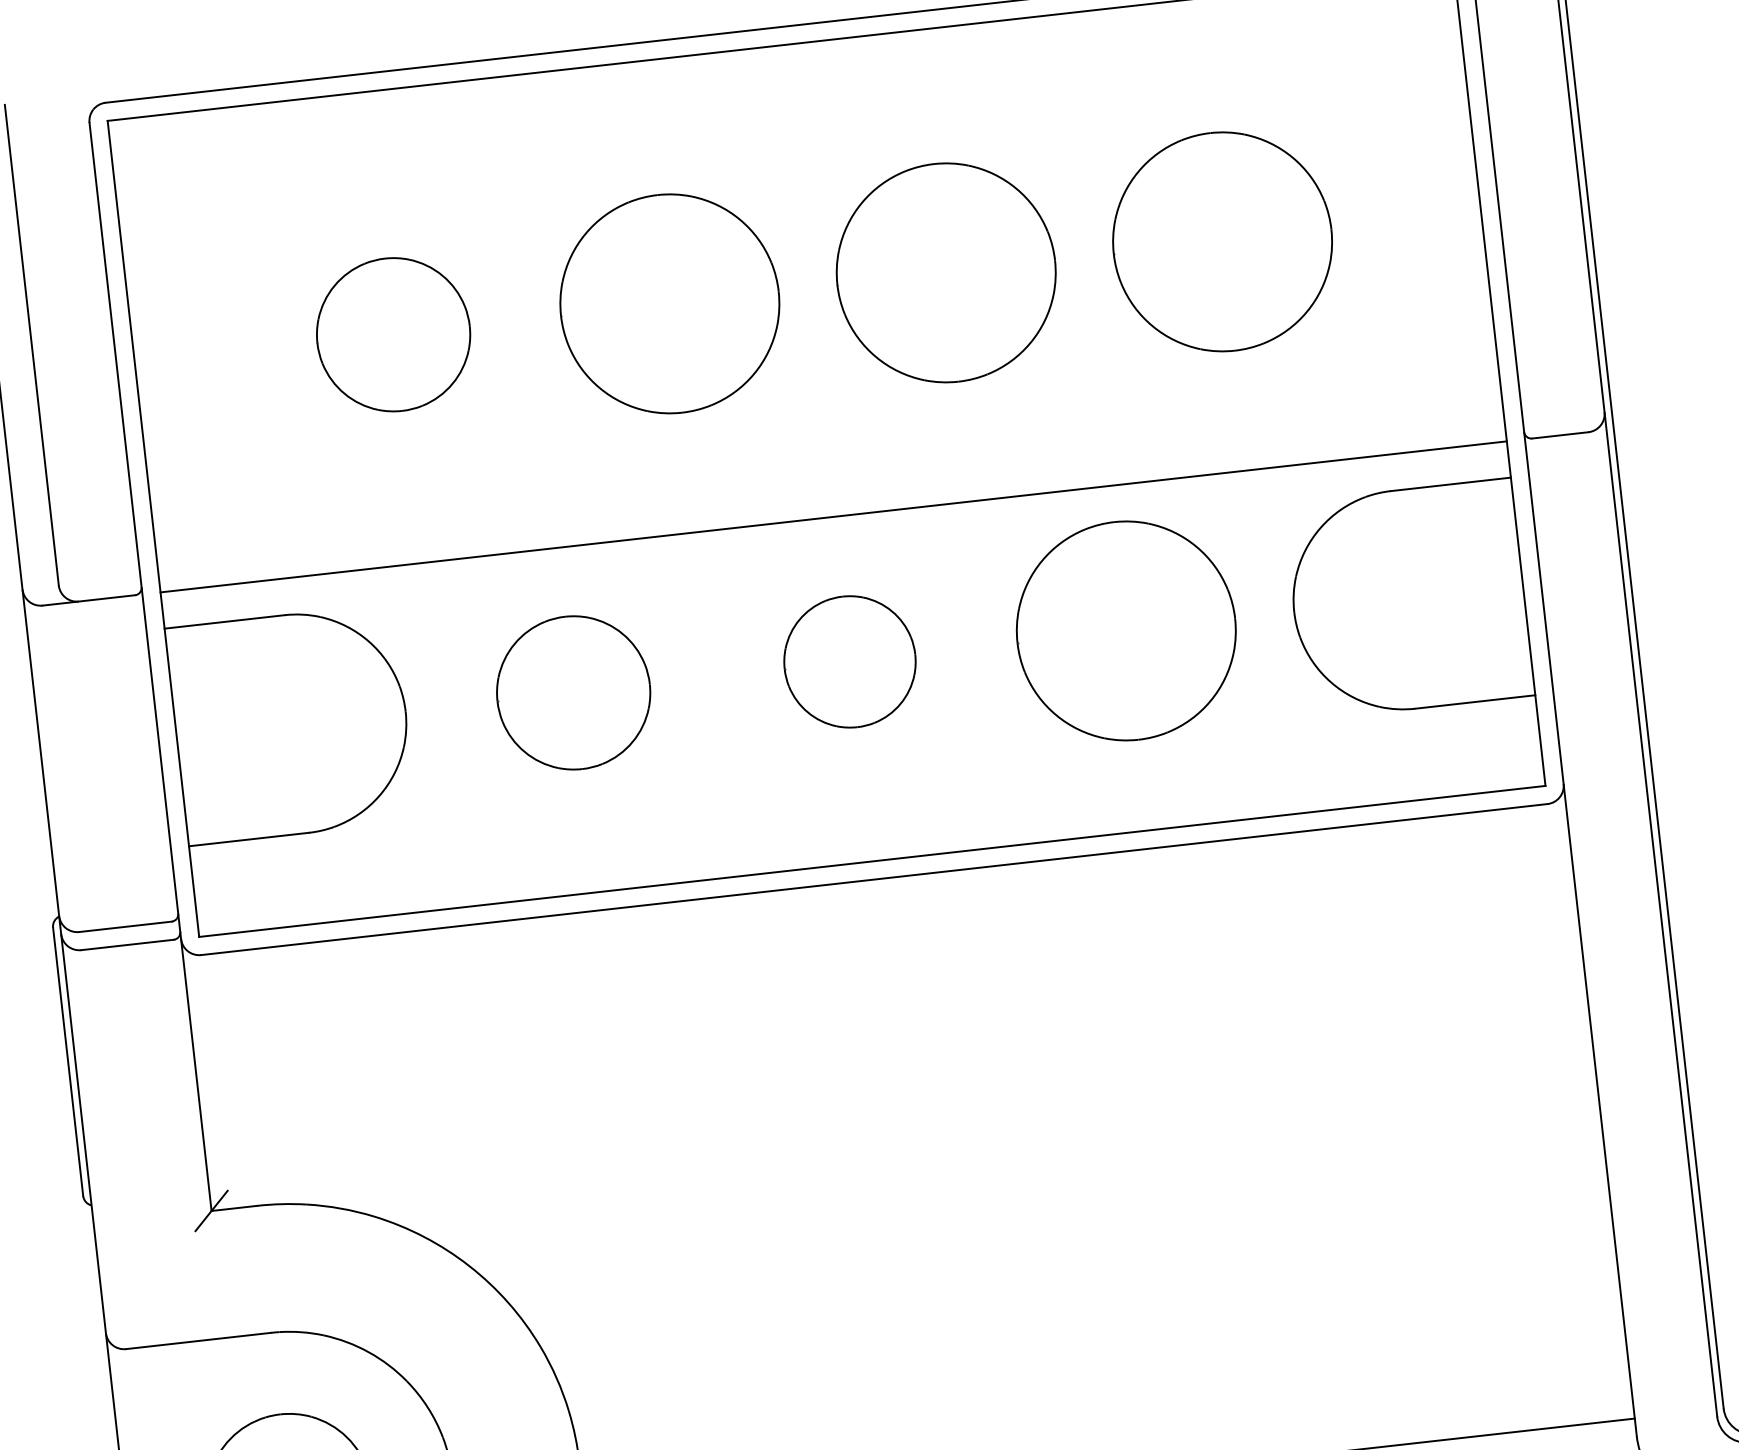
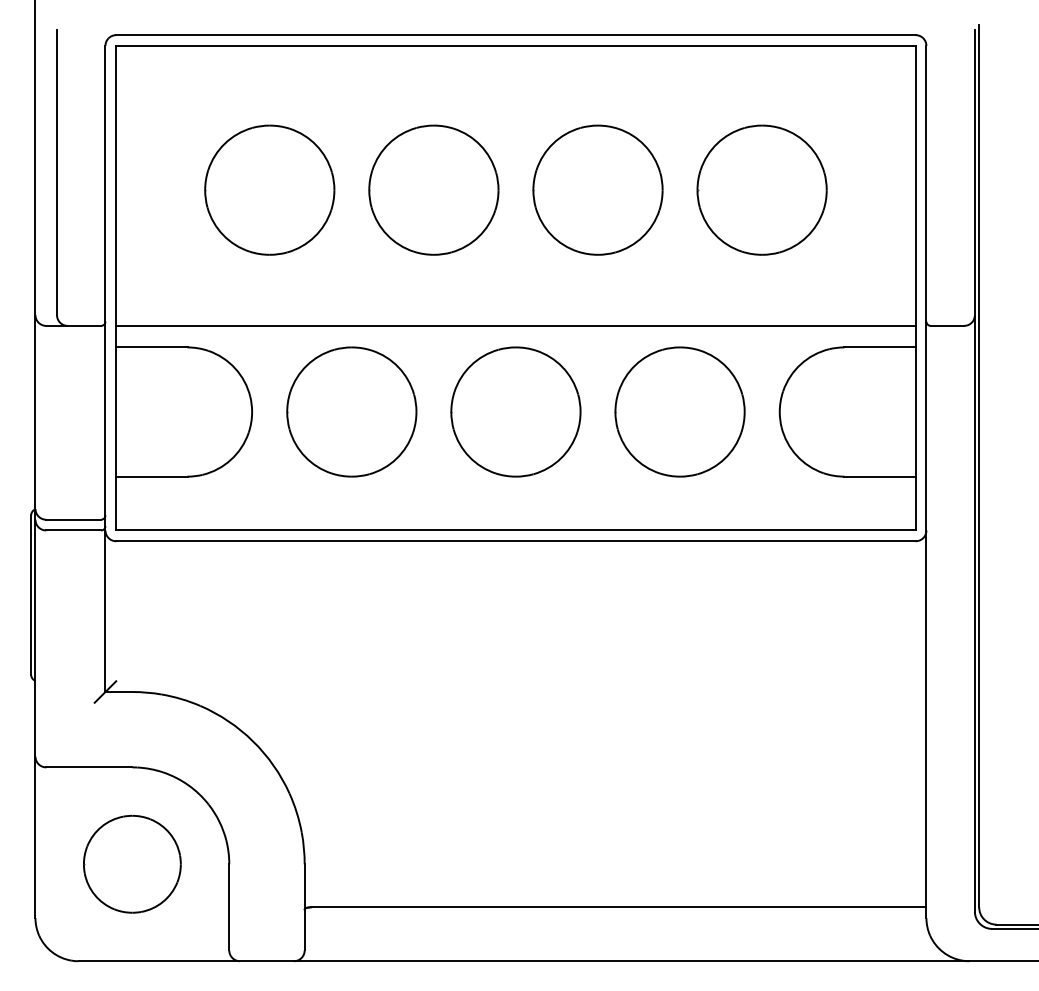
part: (392, 333) -> (269, 189), size x1.43
part: (849, 661) -> (515, 411), size x1.67
part: (572, 692) -> (351, 411), size x1.43

